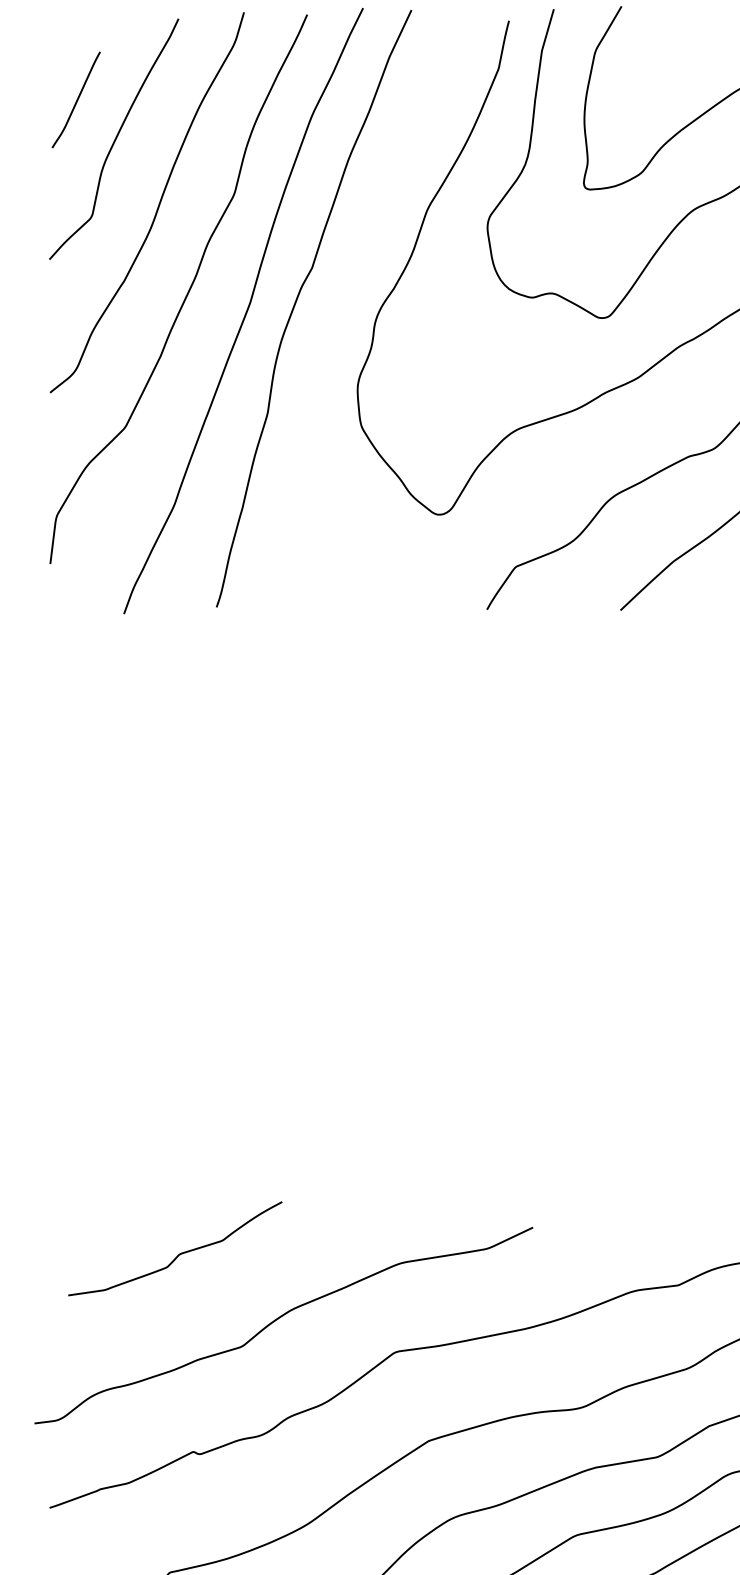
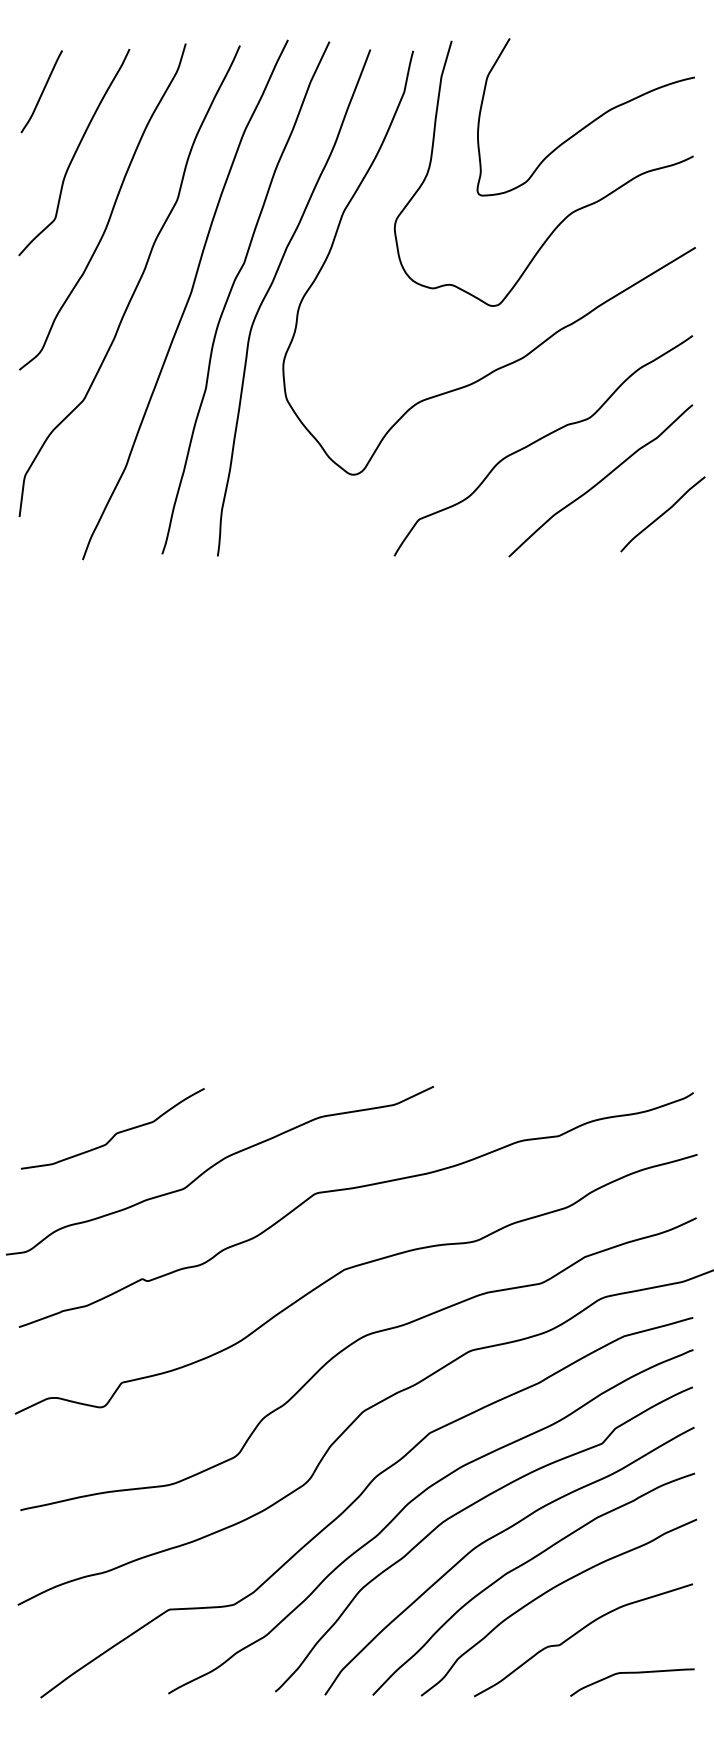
curve: (77, 99) -> (42, 91), moved
curve: (341, 300) -> (269, 290), added
curve: (179, 1253) -> (116, 1132), moved

